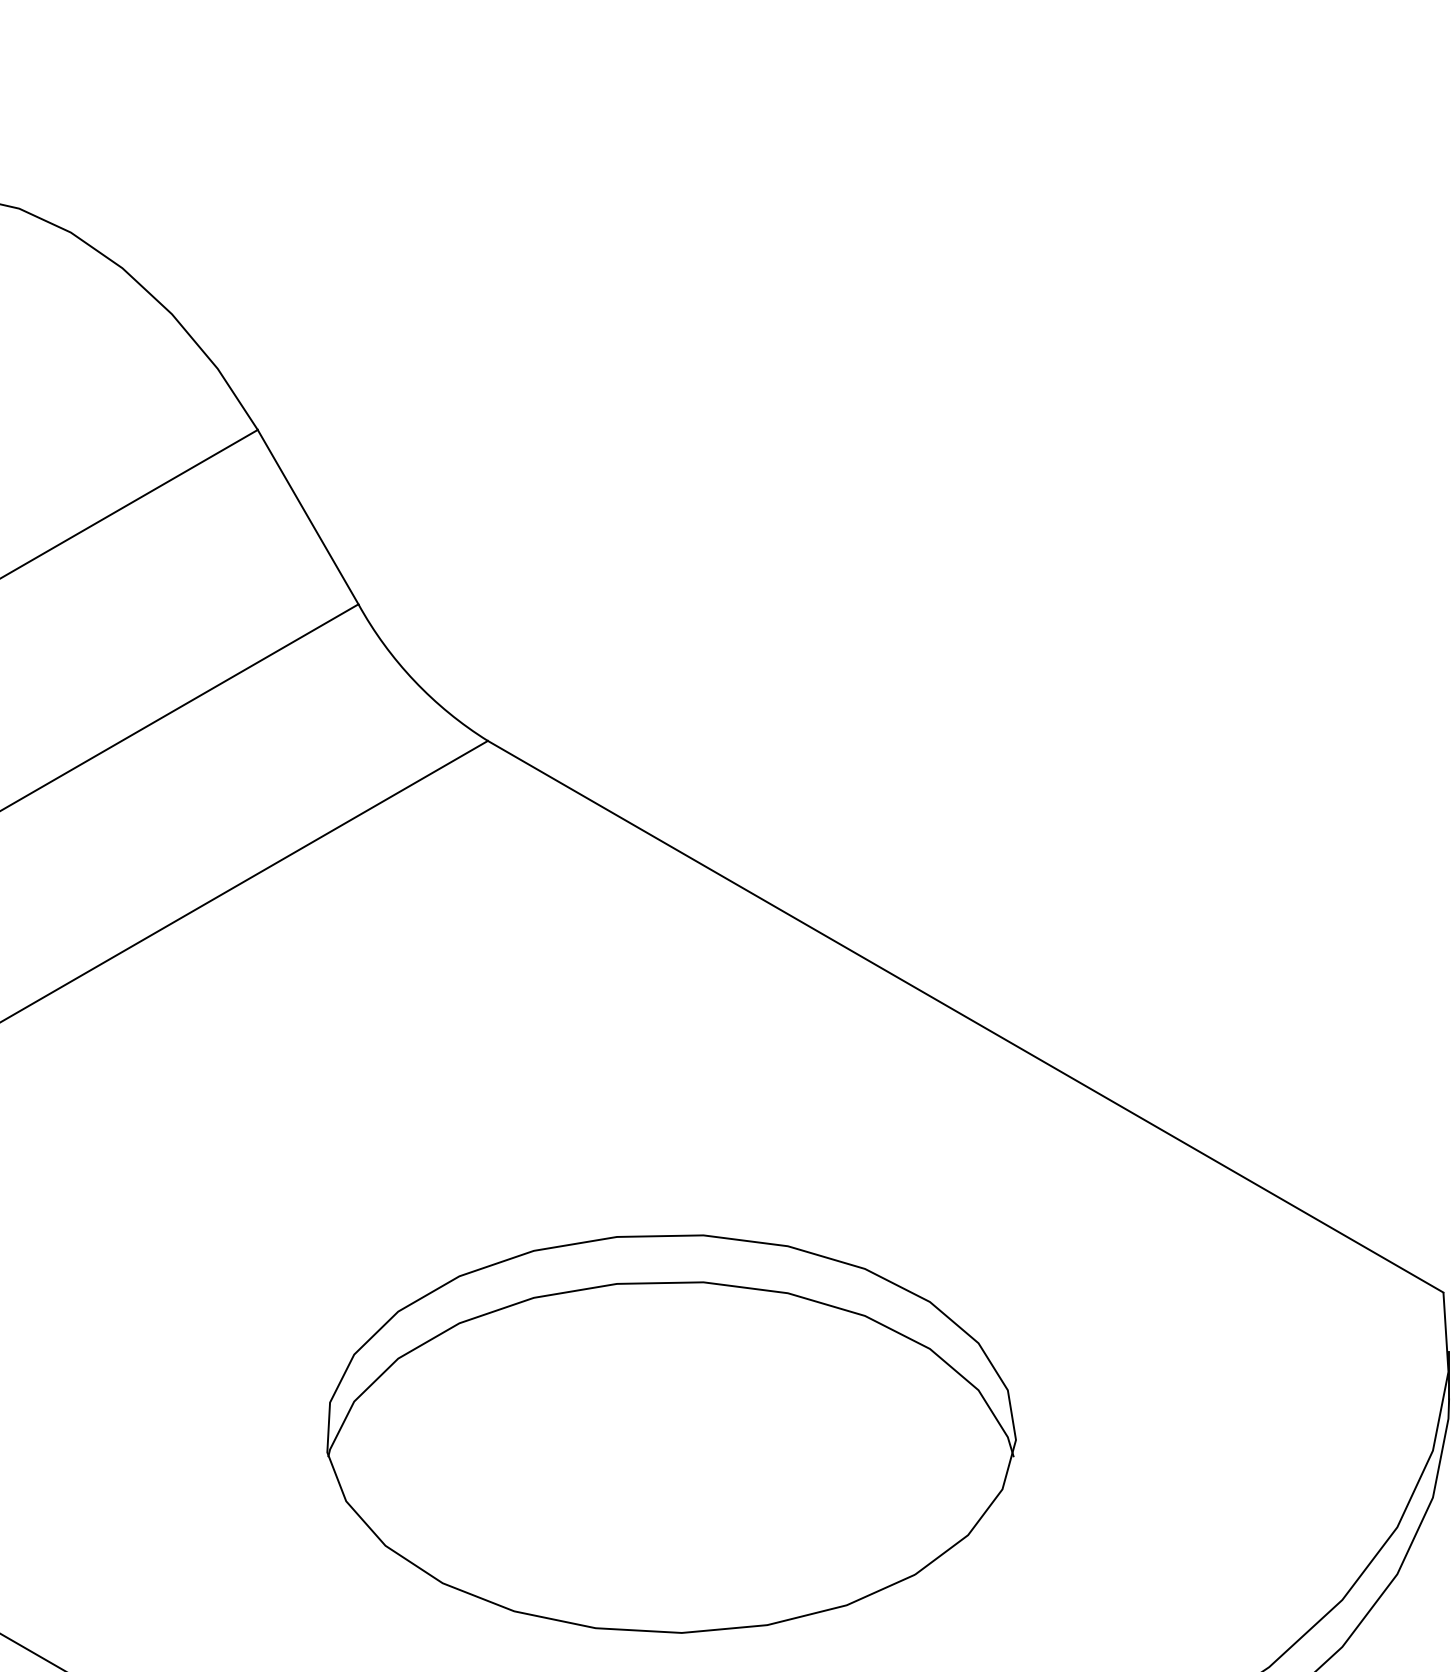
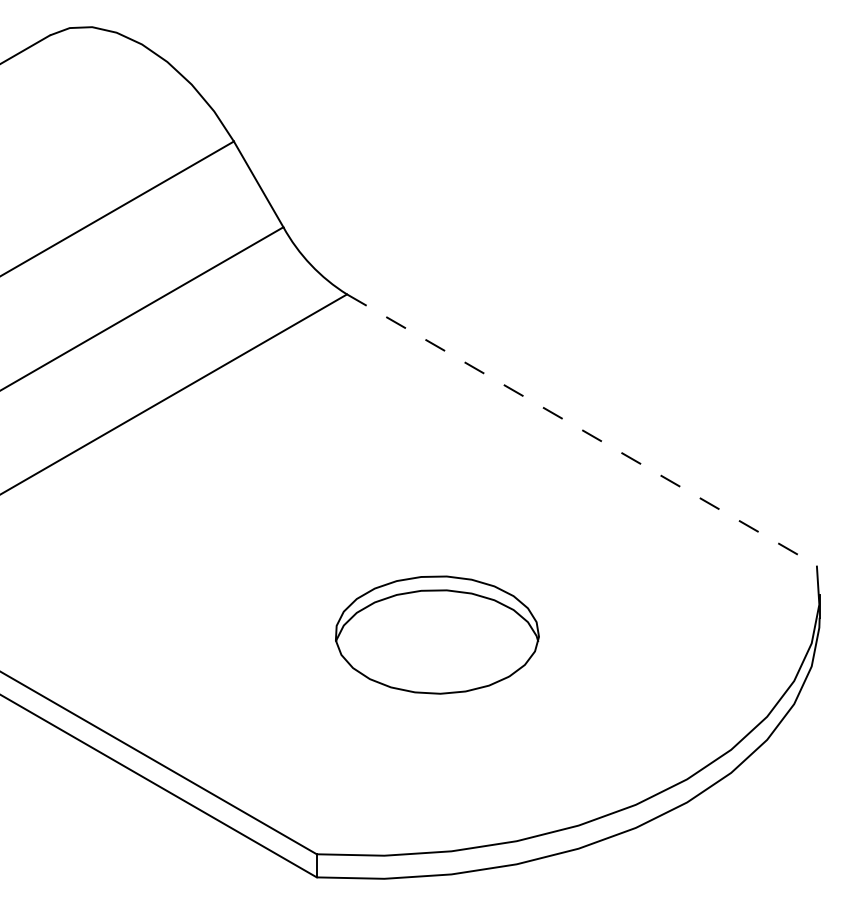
line: (966, 1017) -> (582, 430), solid -> dashed
part: (671, 1432) -> (437, 634), size x0.6

